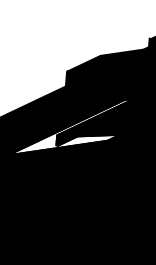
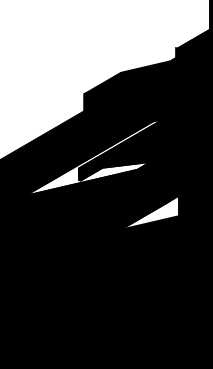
fill: (114, 178) -> (149, 212), removed

